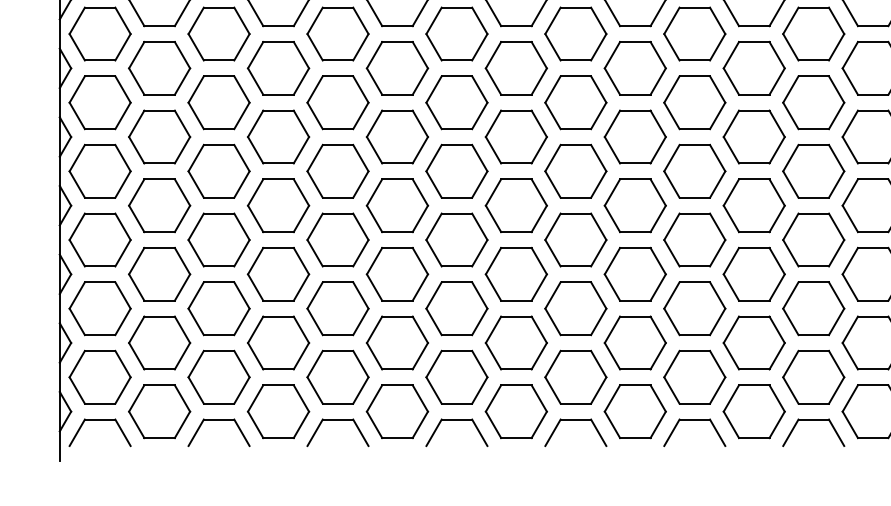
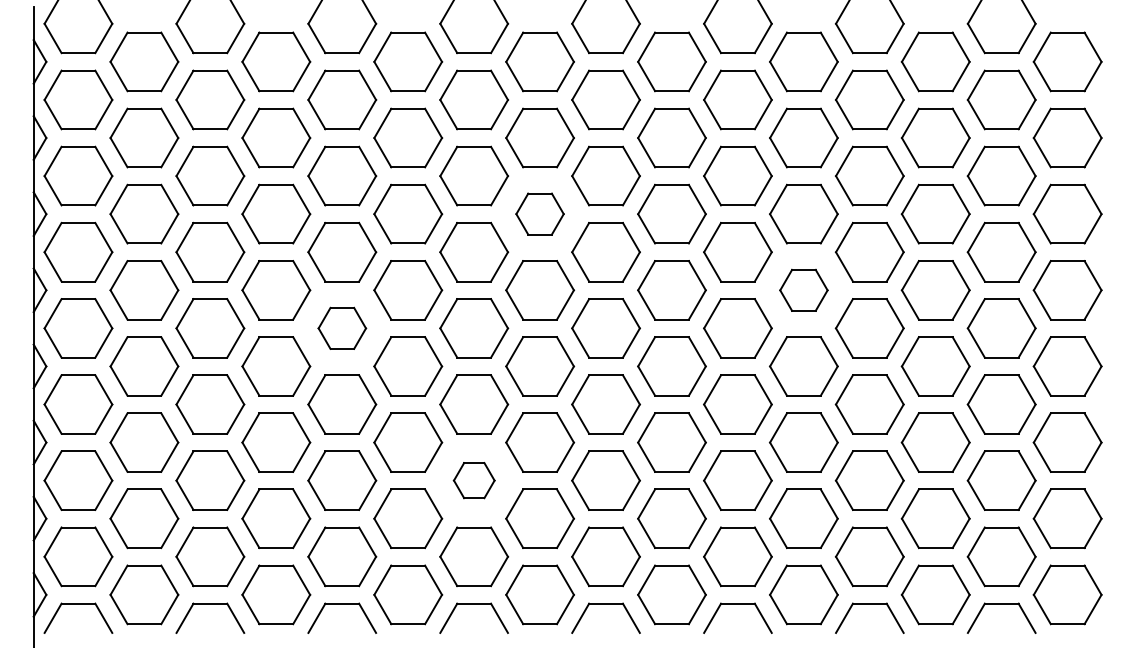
part: (515, 67) -> (539, 213), size x0.7
part: (753, 137) -> (803, 290), size x0.7
part: (338, 171) -> (342, 328), size x0.7
part: (457, 308) -> (474, 480), size x0.6

